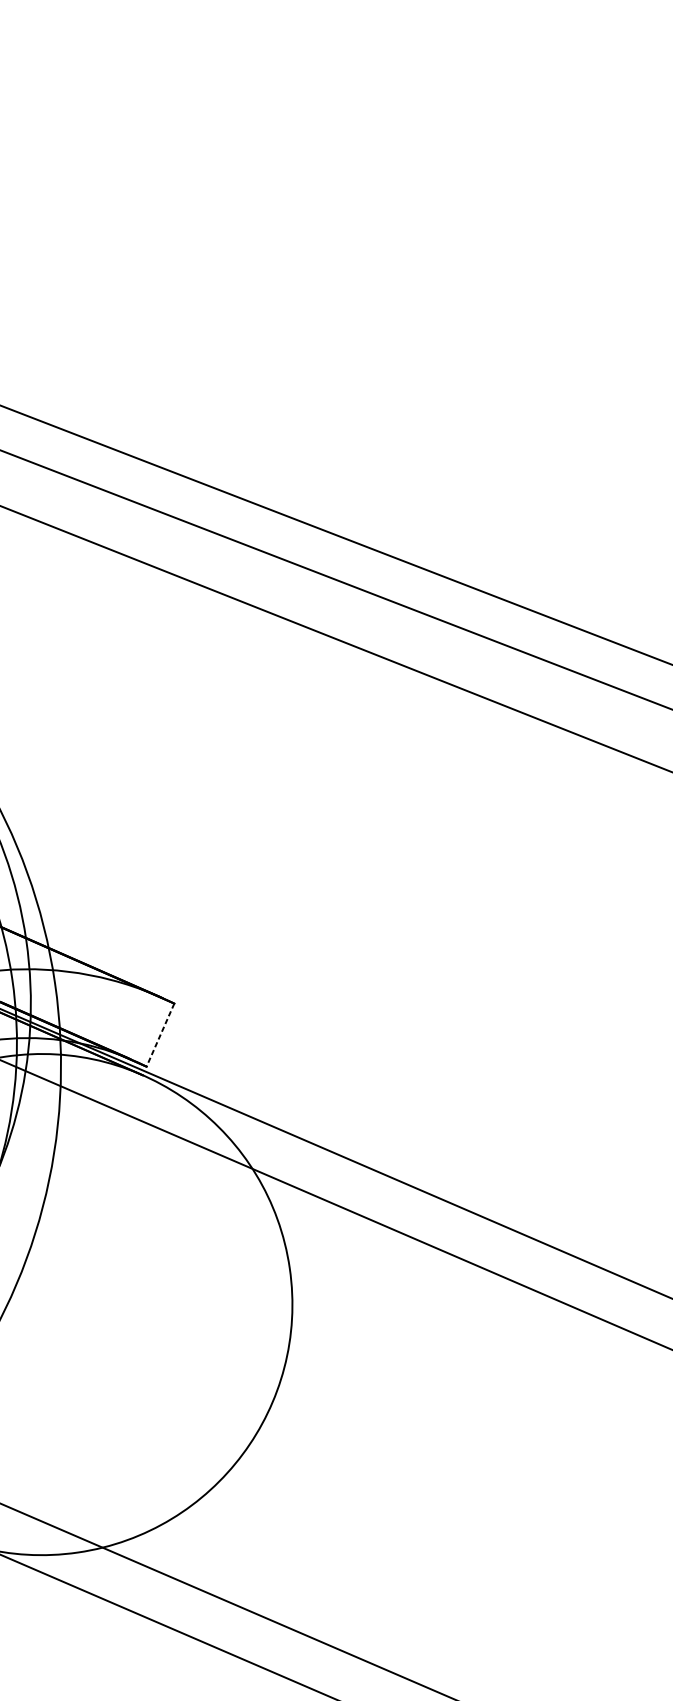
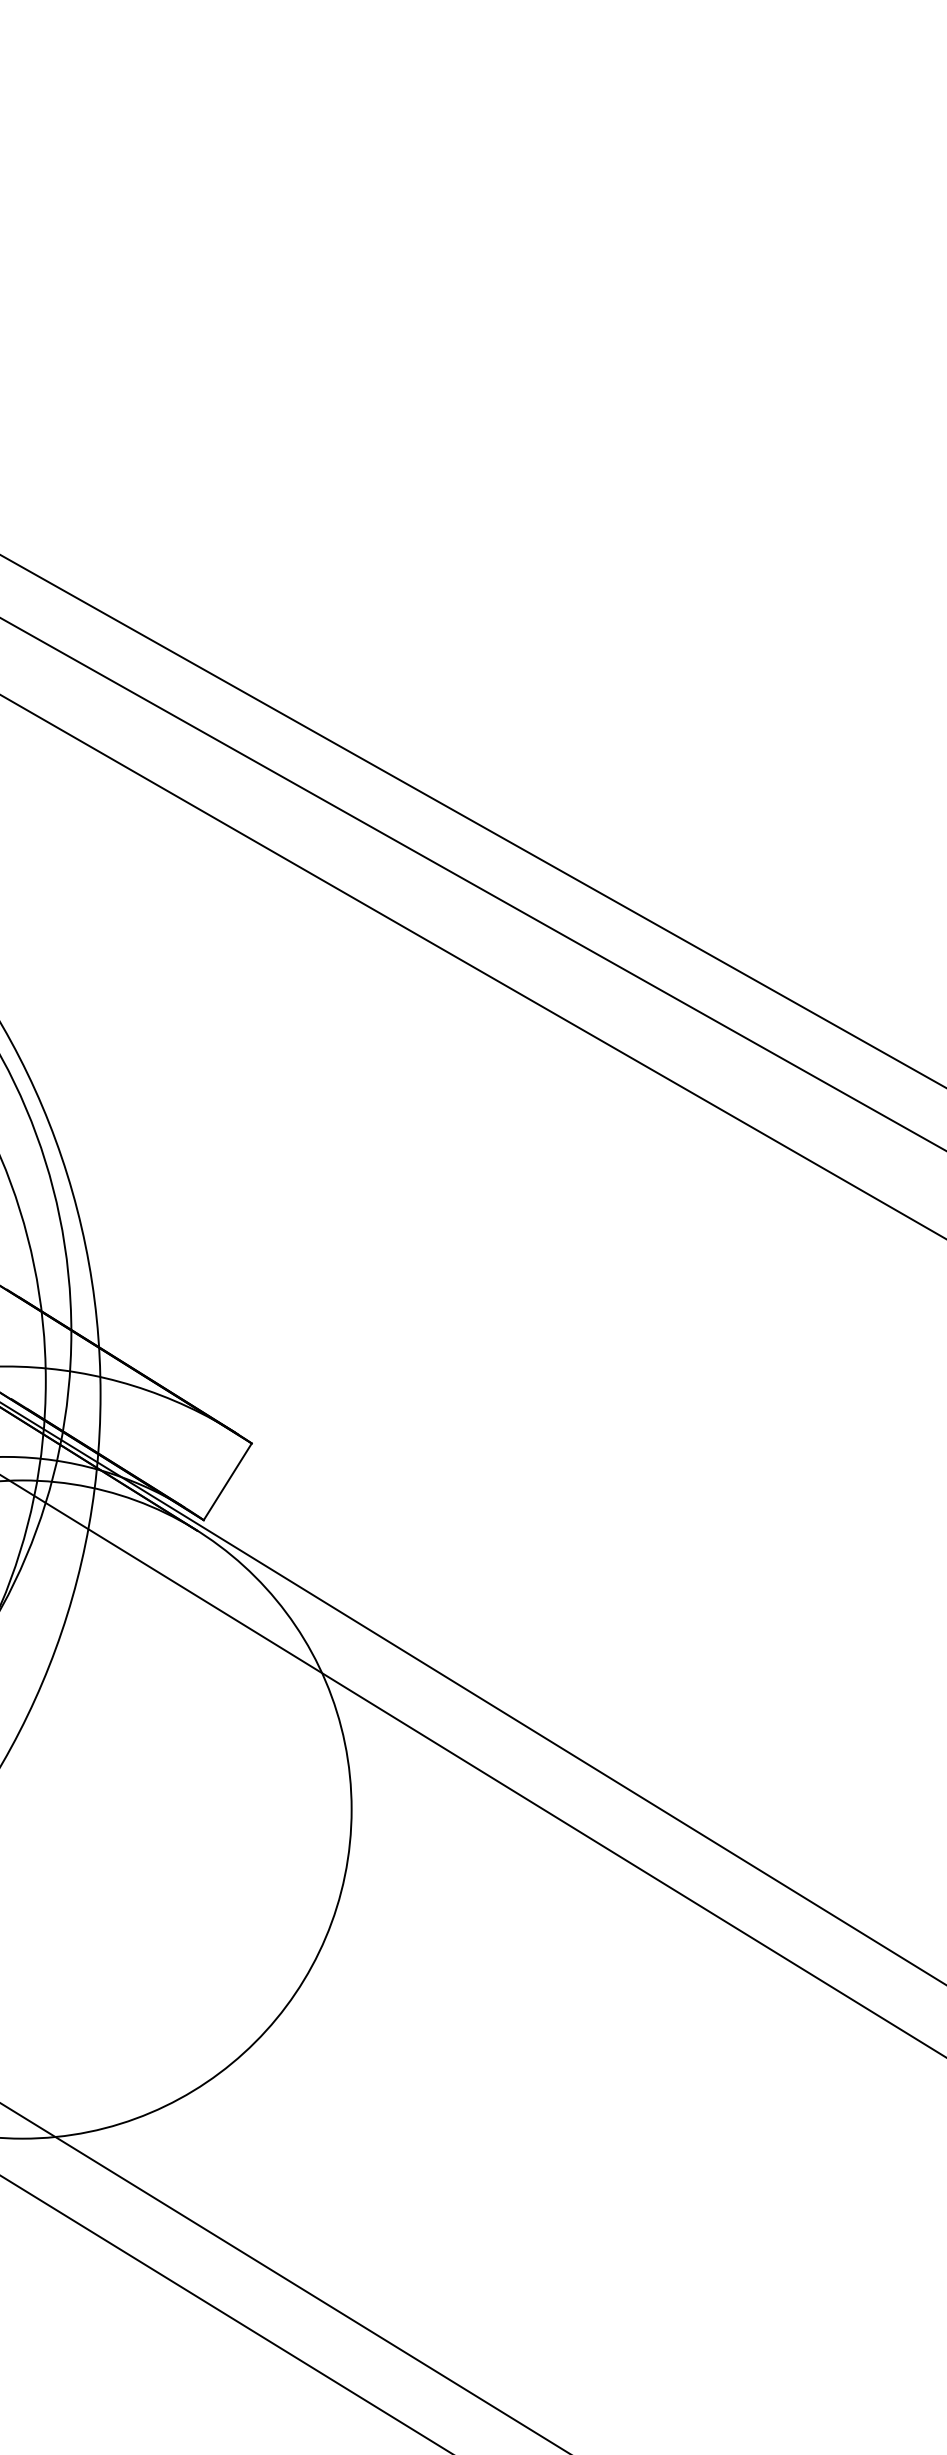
line: (160, 1035) -> (227, 1482), dashed -> solid

